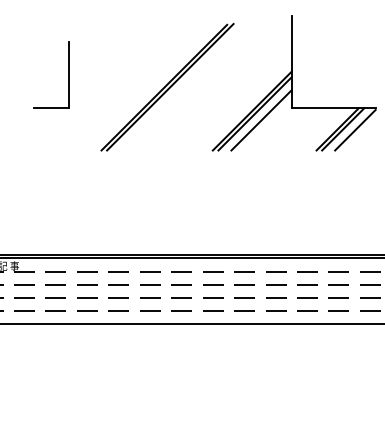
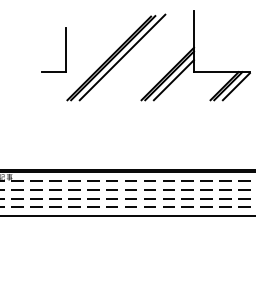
part: (68, 74) -> (65, 49), moved
line: (184, 86) -> (122, 57), added

